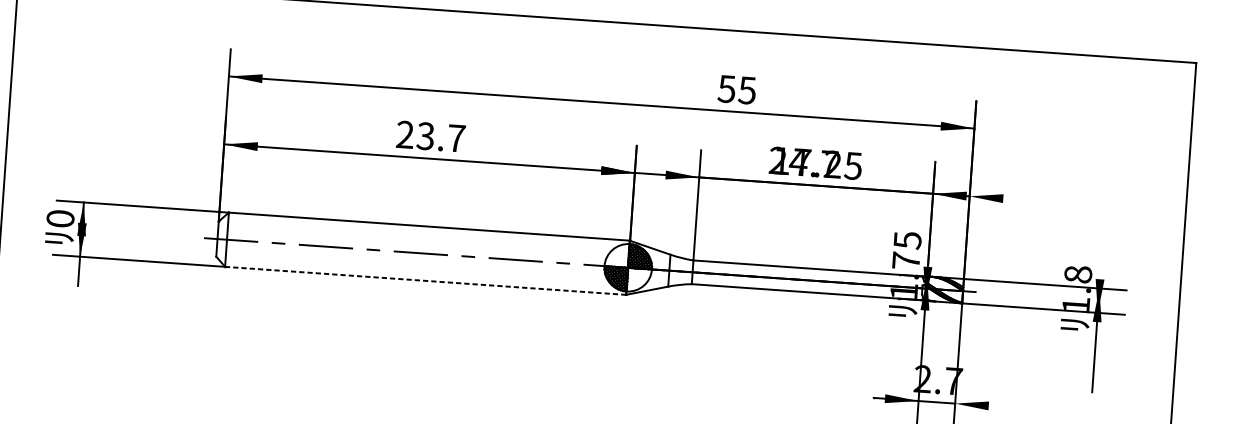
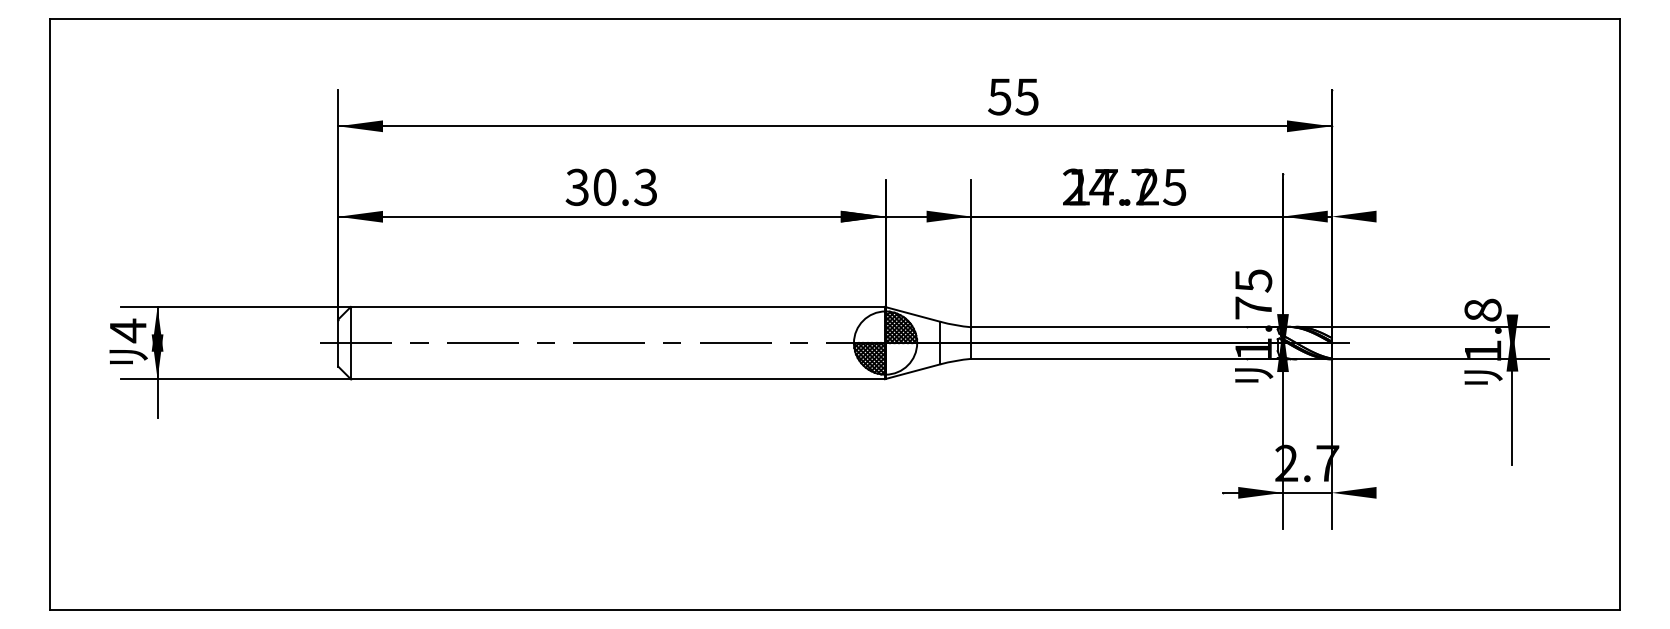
text: (430, 136) -> (611, 187), 23.7 -> 30.3
text: (60, 218) -> (127, 330), 0 -> 4
line: (425, 281) -> (617, 379), dashed -> solid

